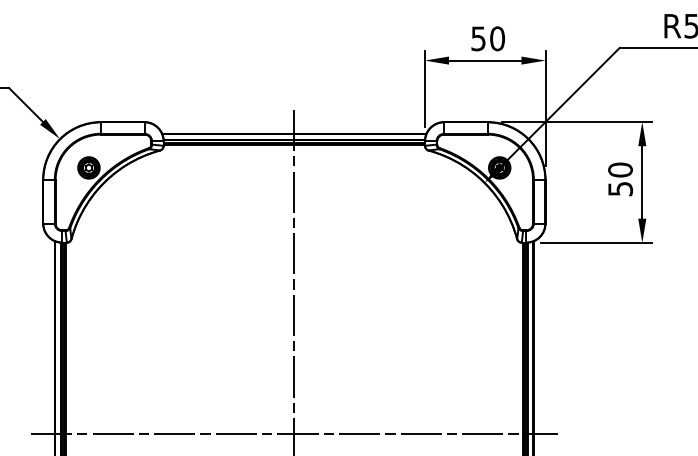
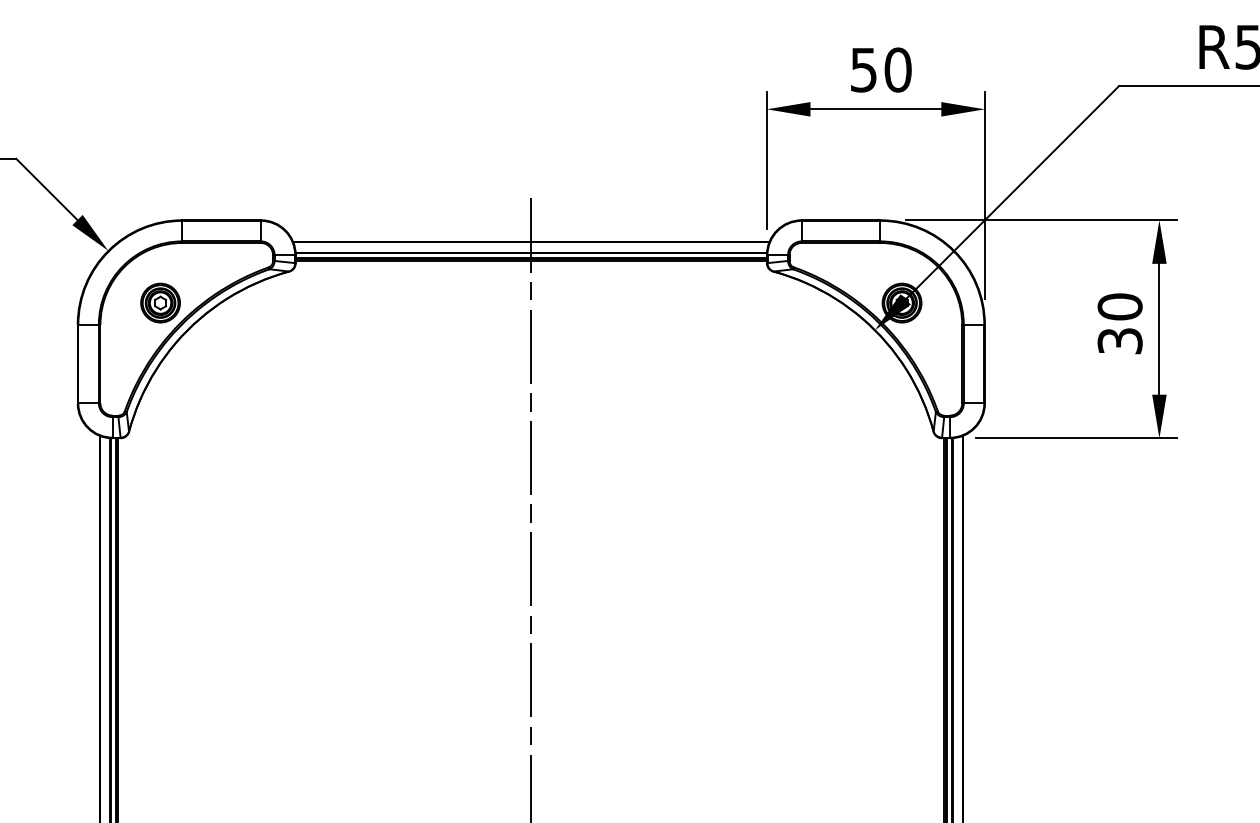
text: (620, 188) -> (1120, 340), 50 -> 30
line: (293, 433) -> (529, 782), removed

